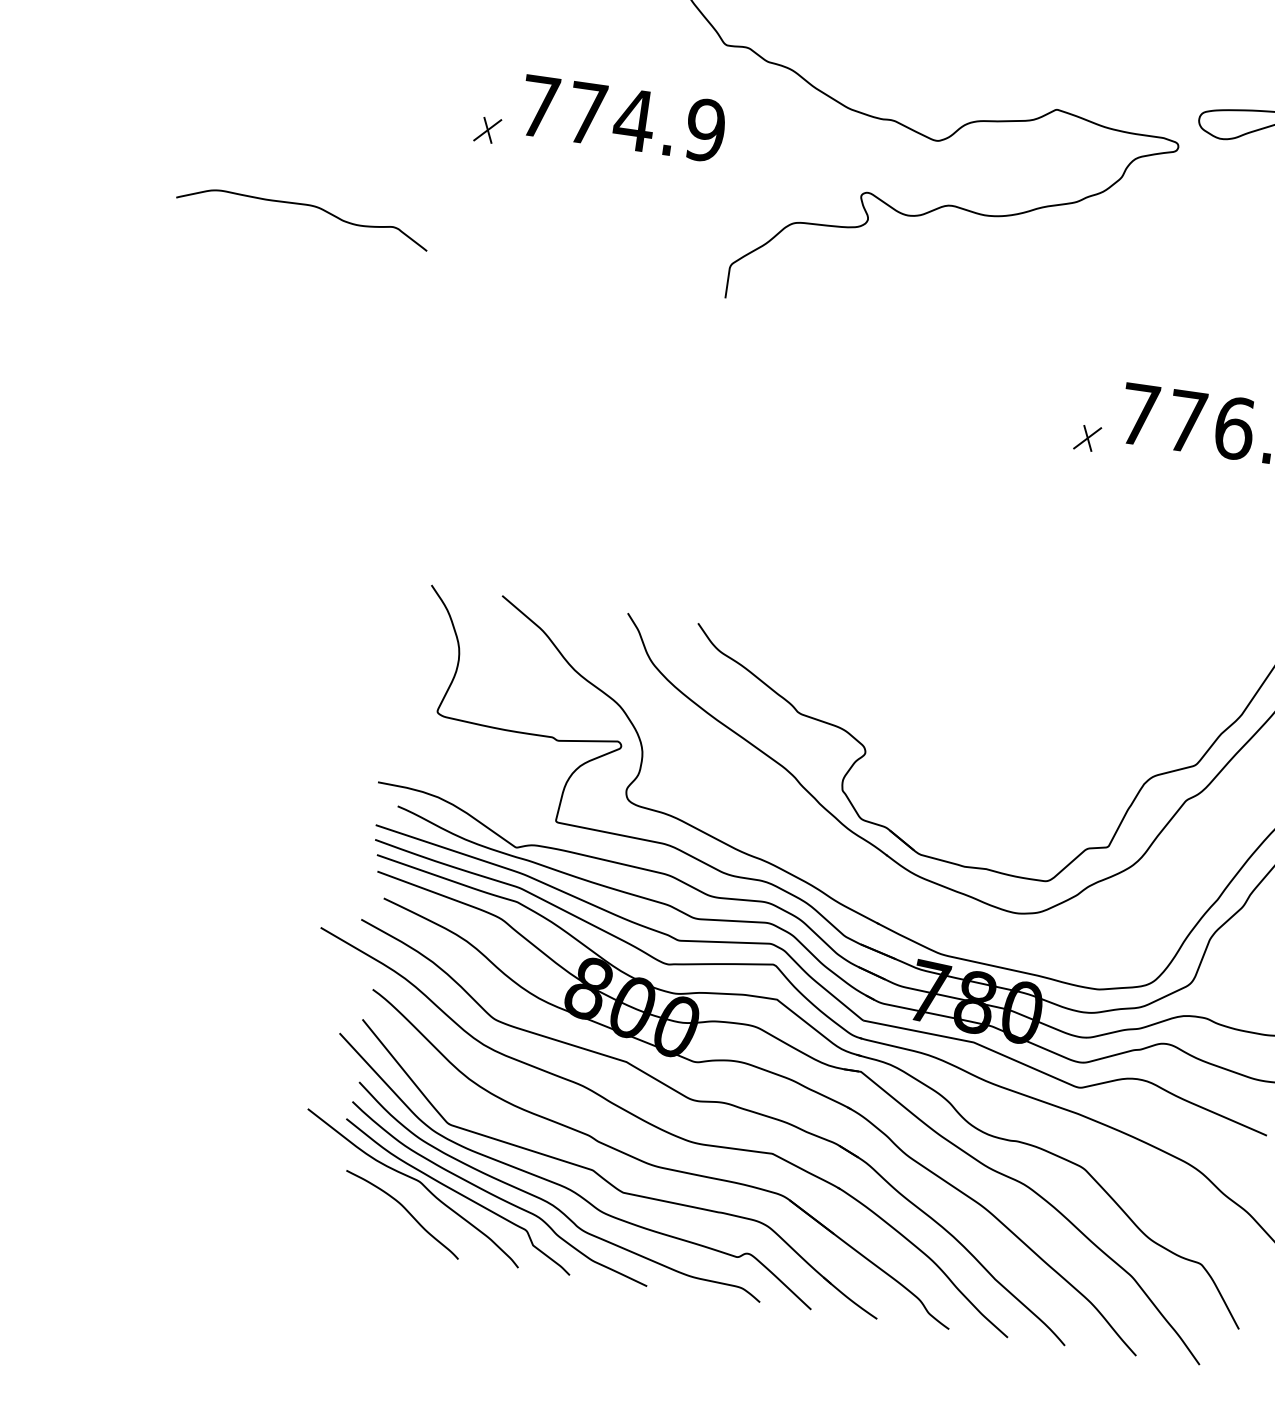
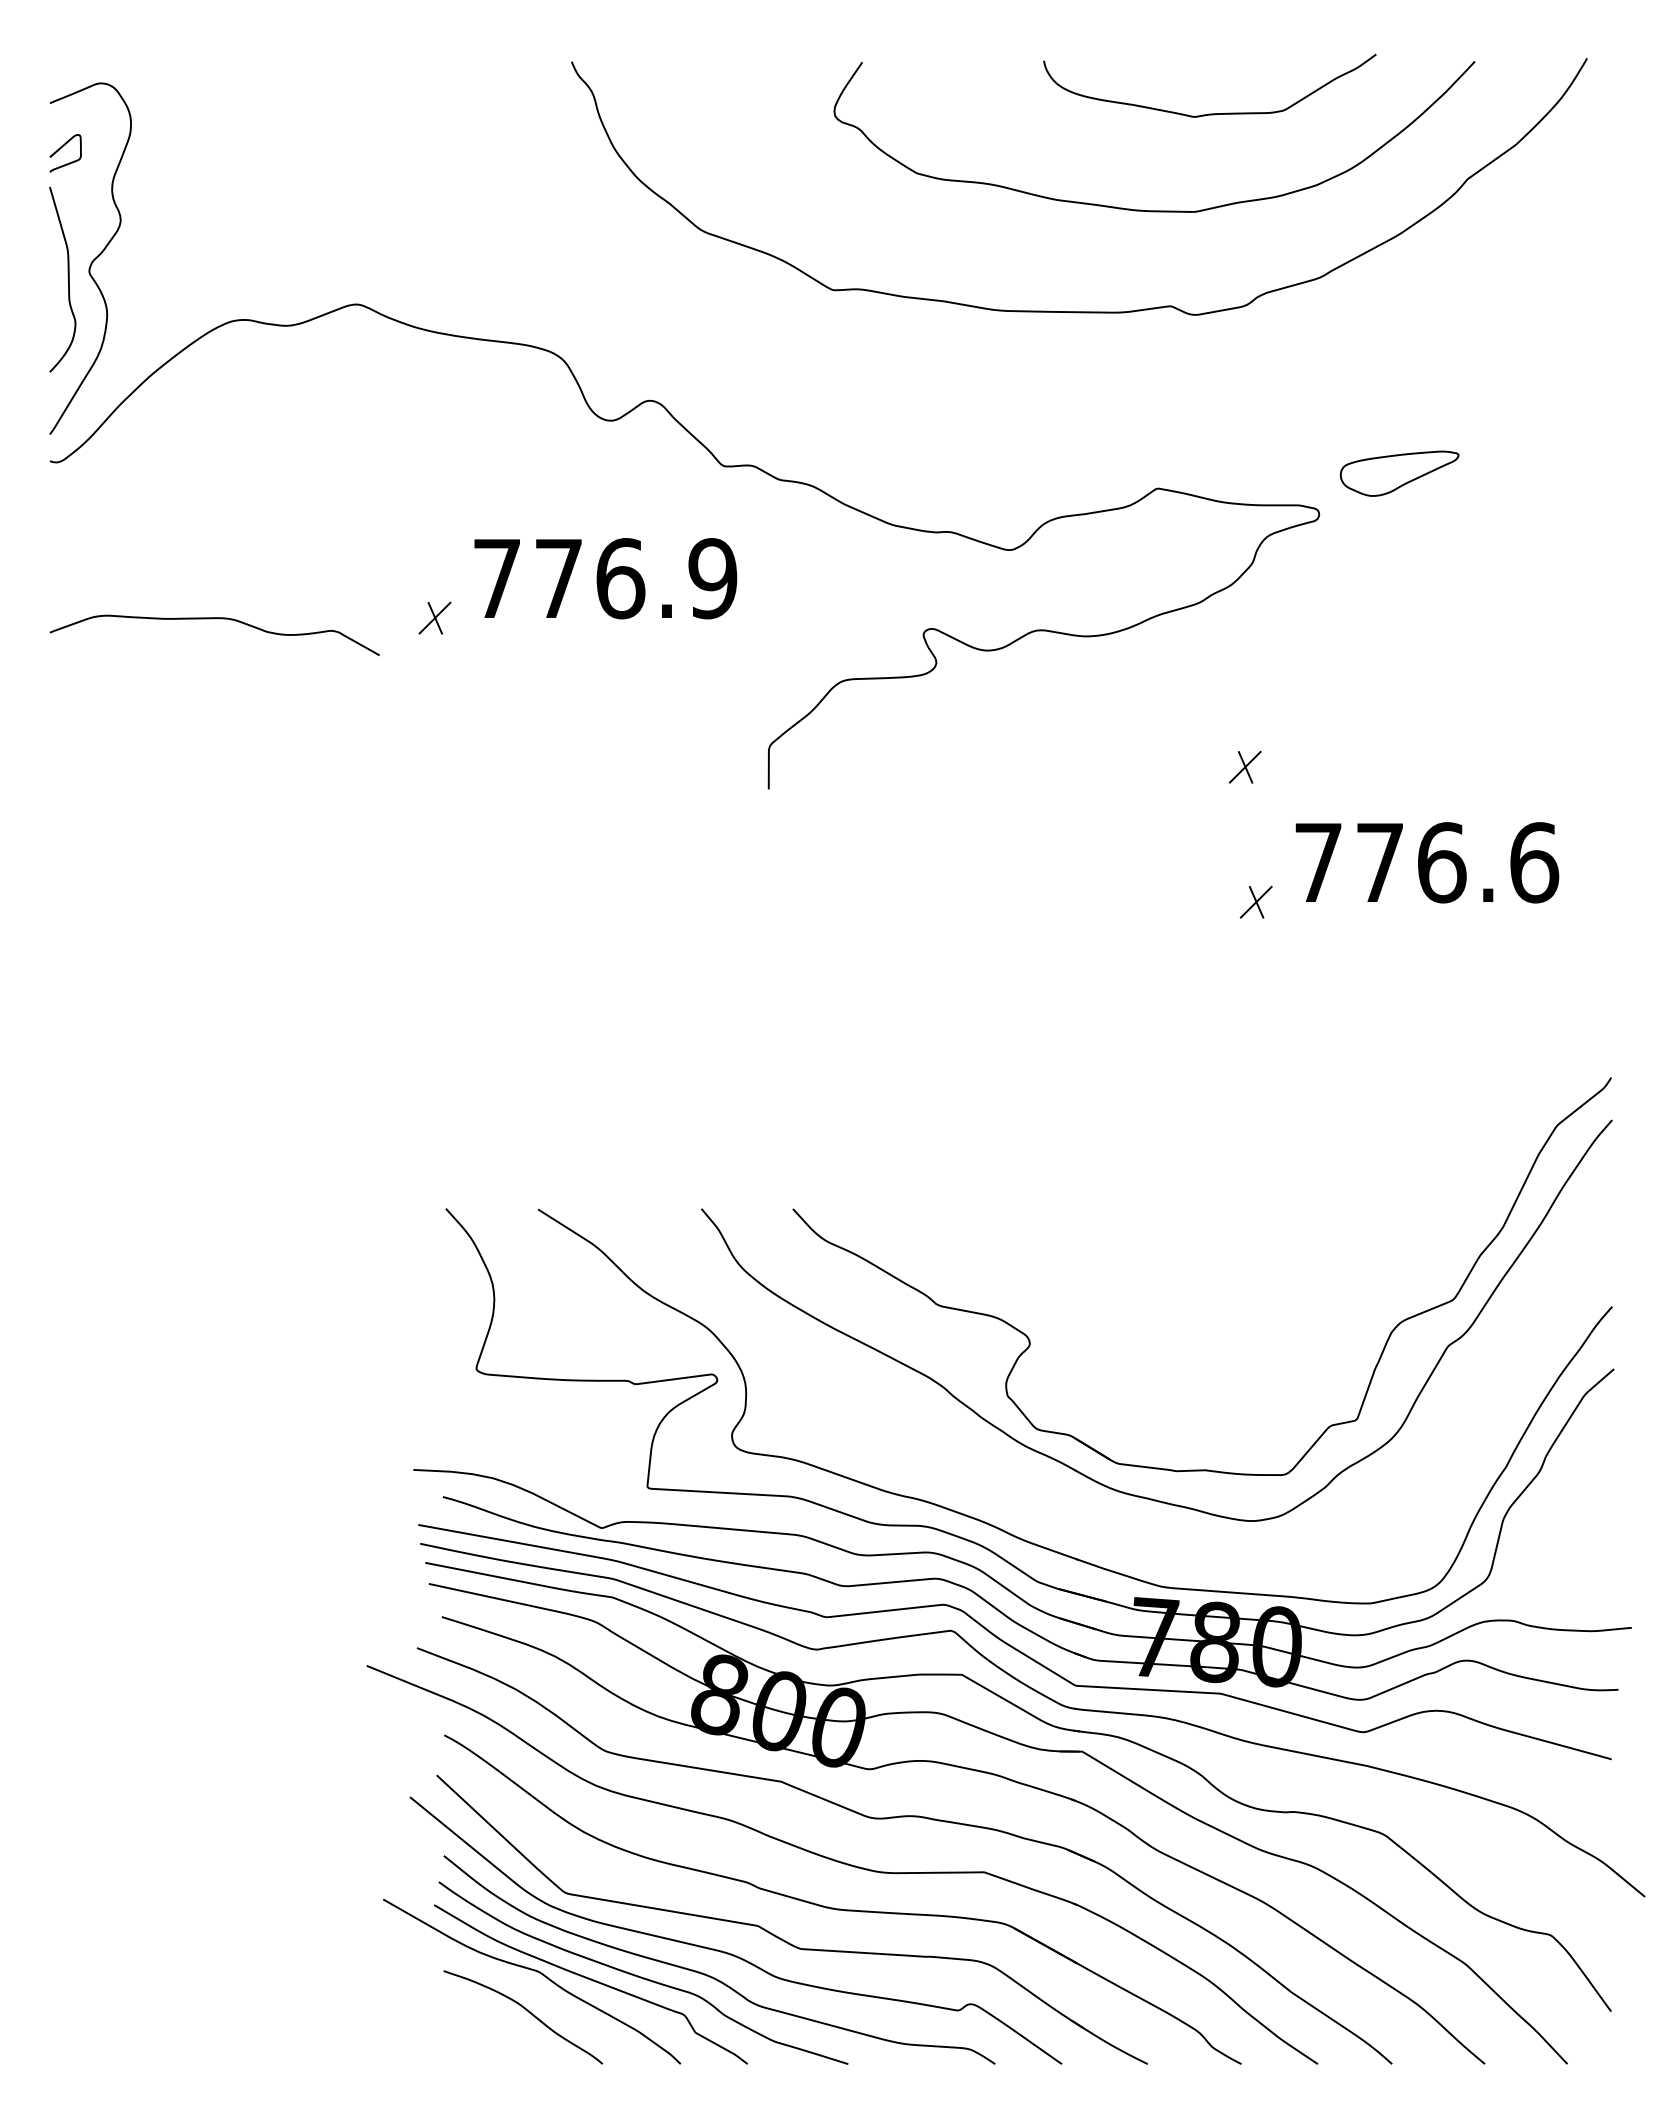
text: (634, 120) -> (620, 578), 774.9 -> 776.9
curve: (304, 205) -> (214, 619), moved
part: (1093, 332) -> (1244, 766), added

